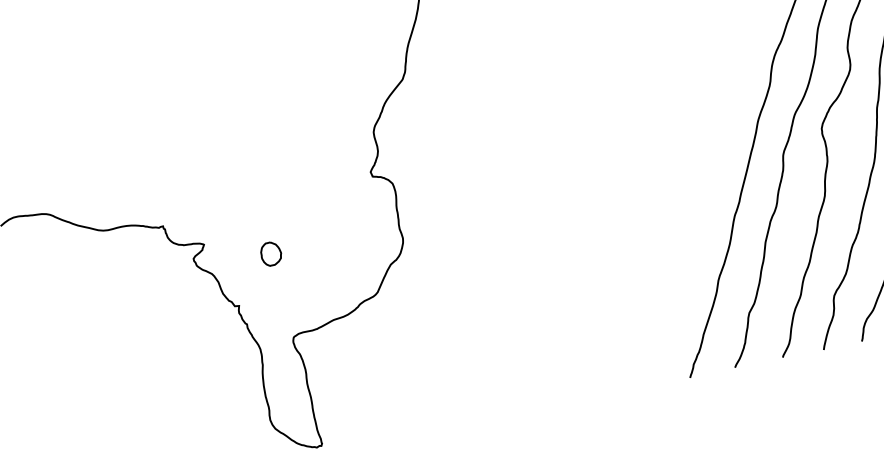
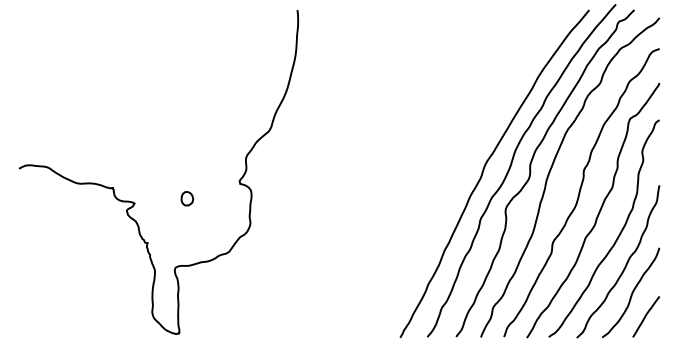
part: (271, 253) -> (187, 198), moved

